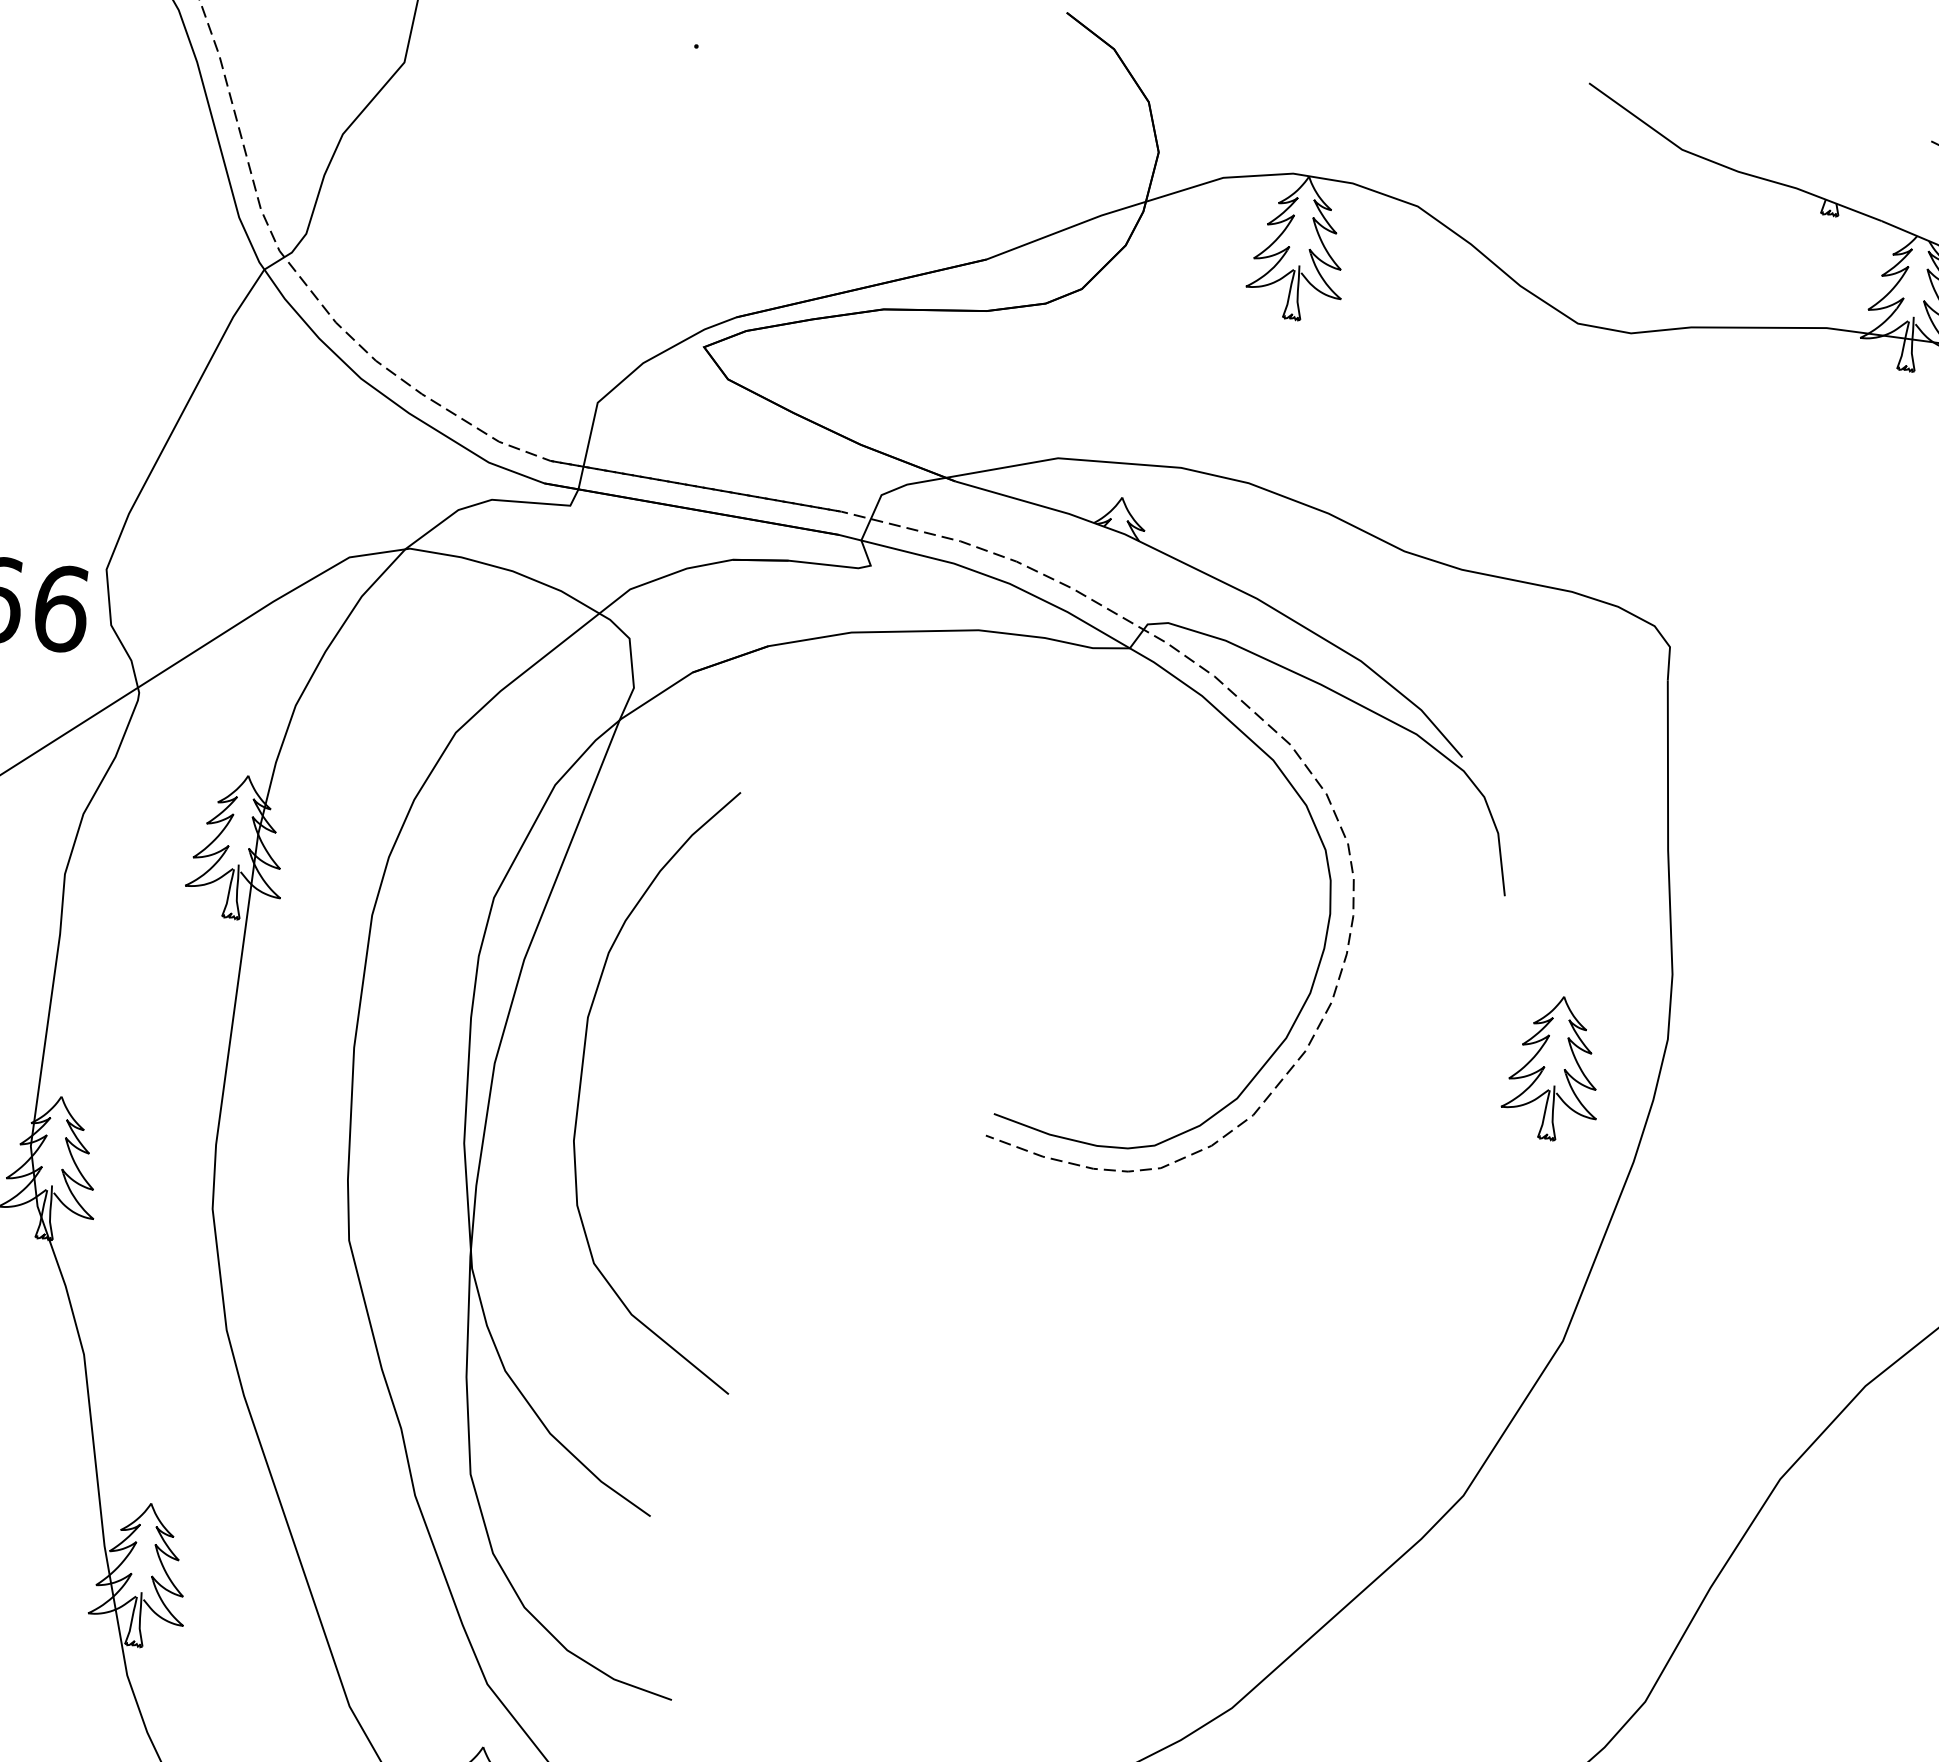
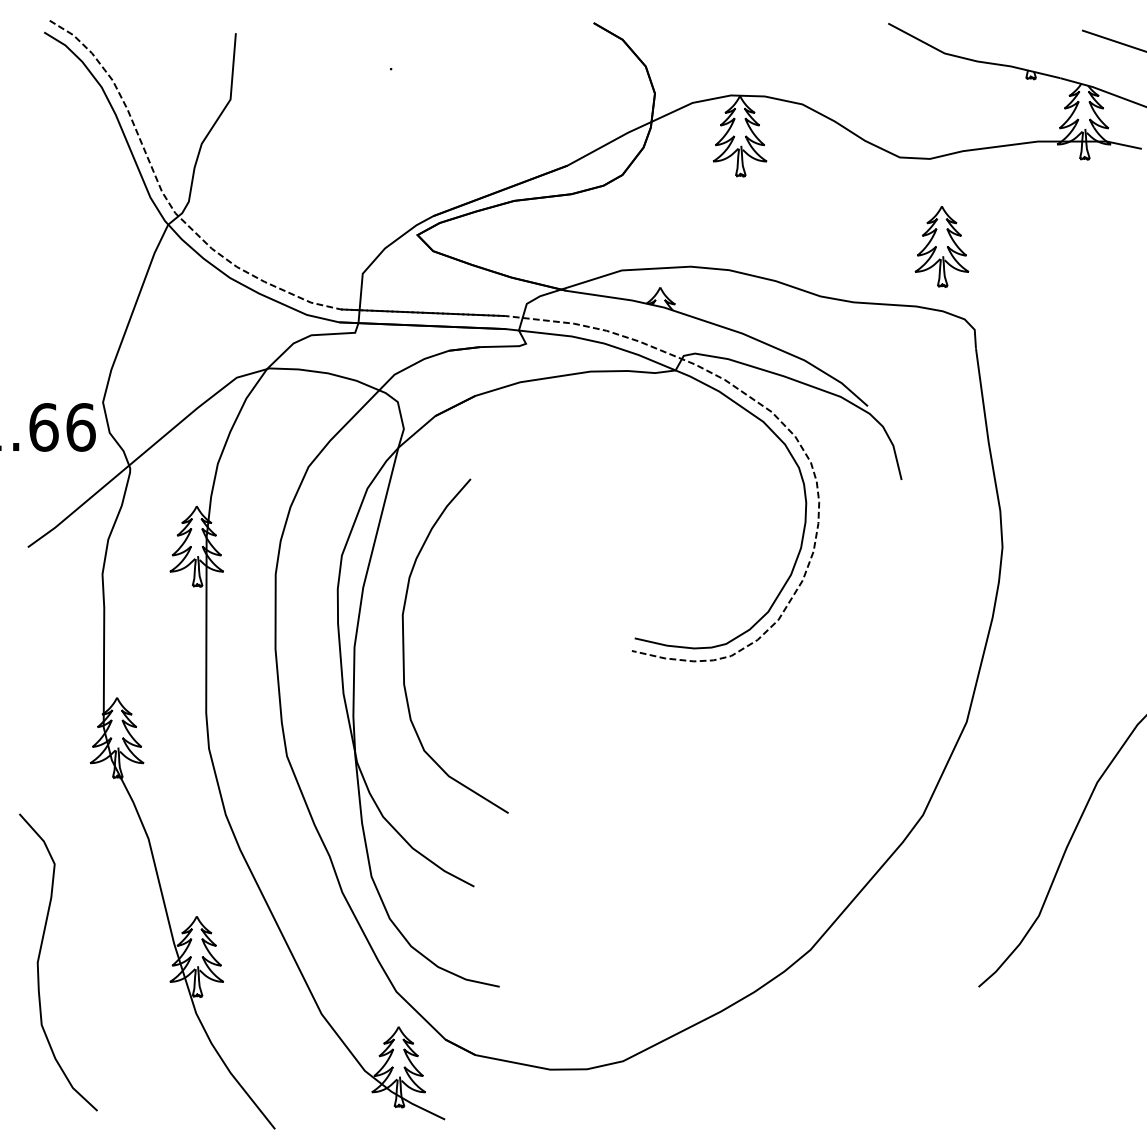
part: (1553, 1067) -> (941, 246), moved

